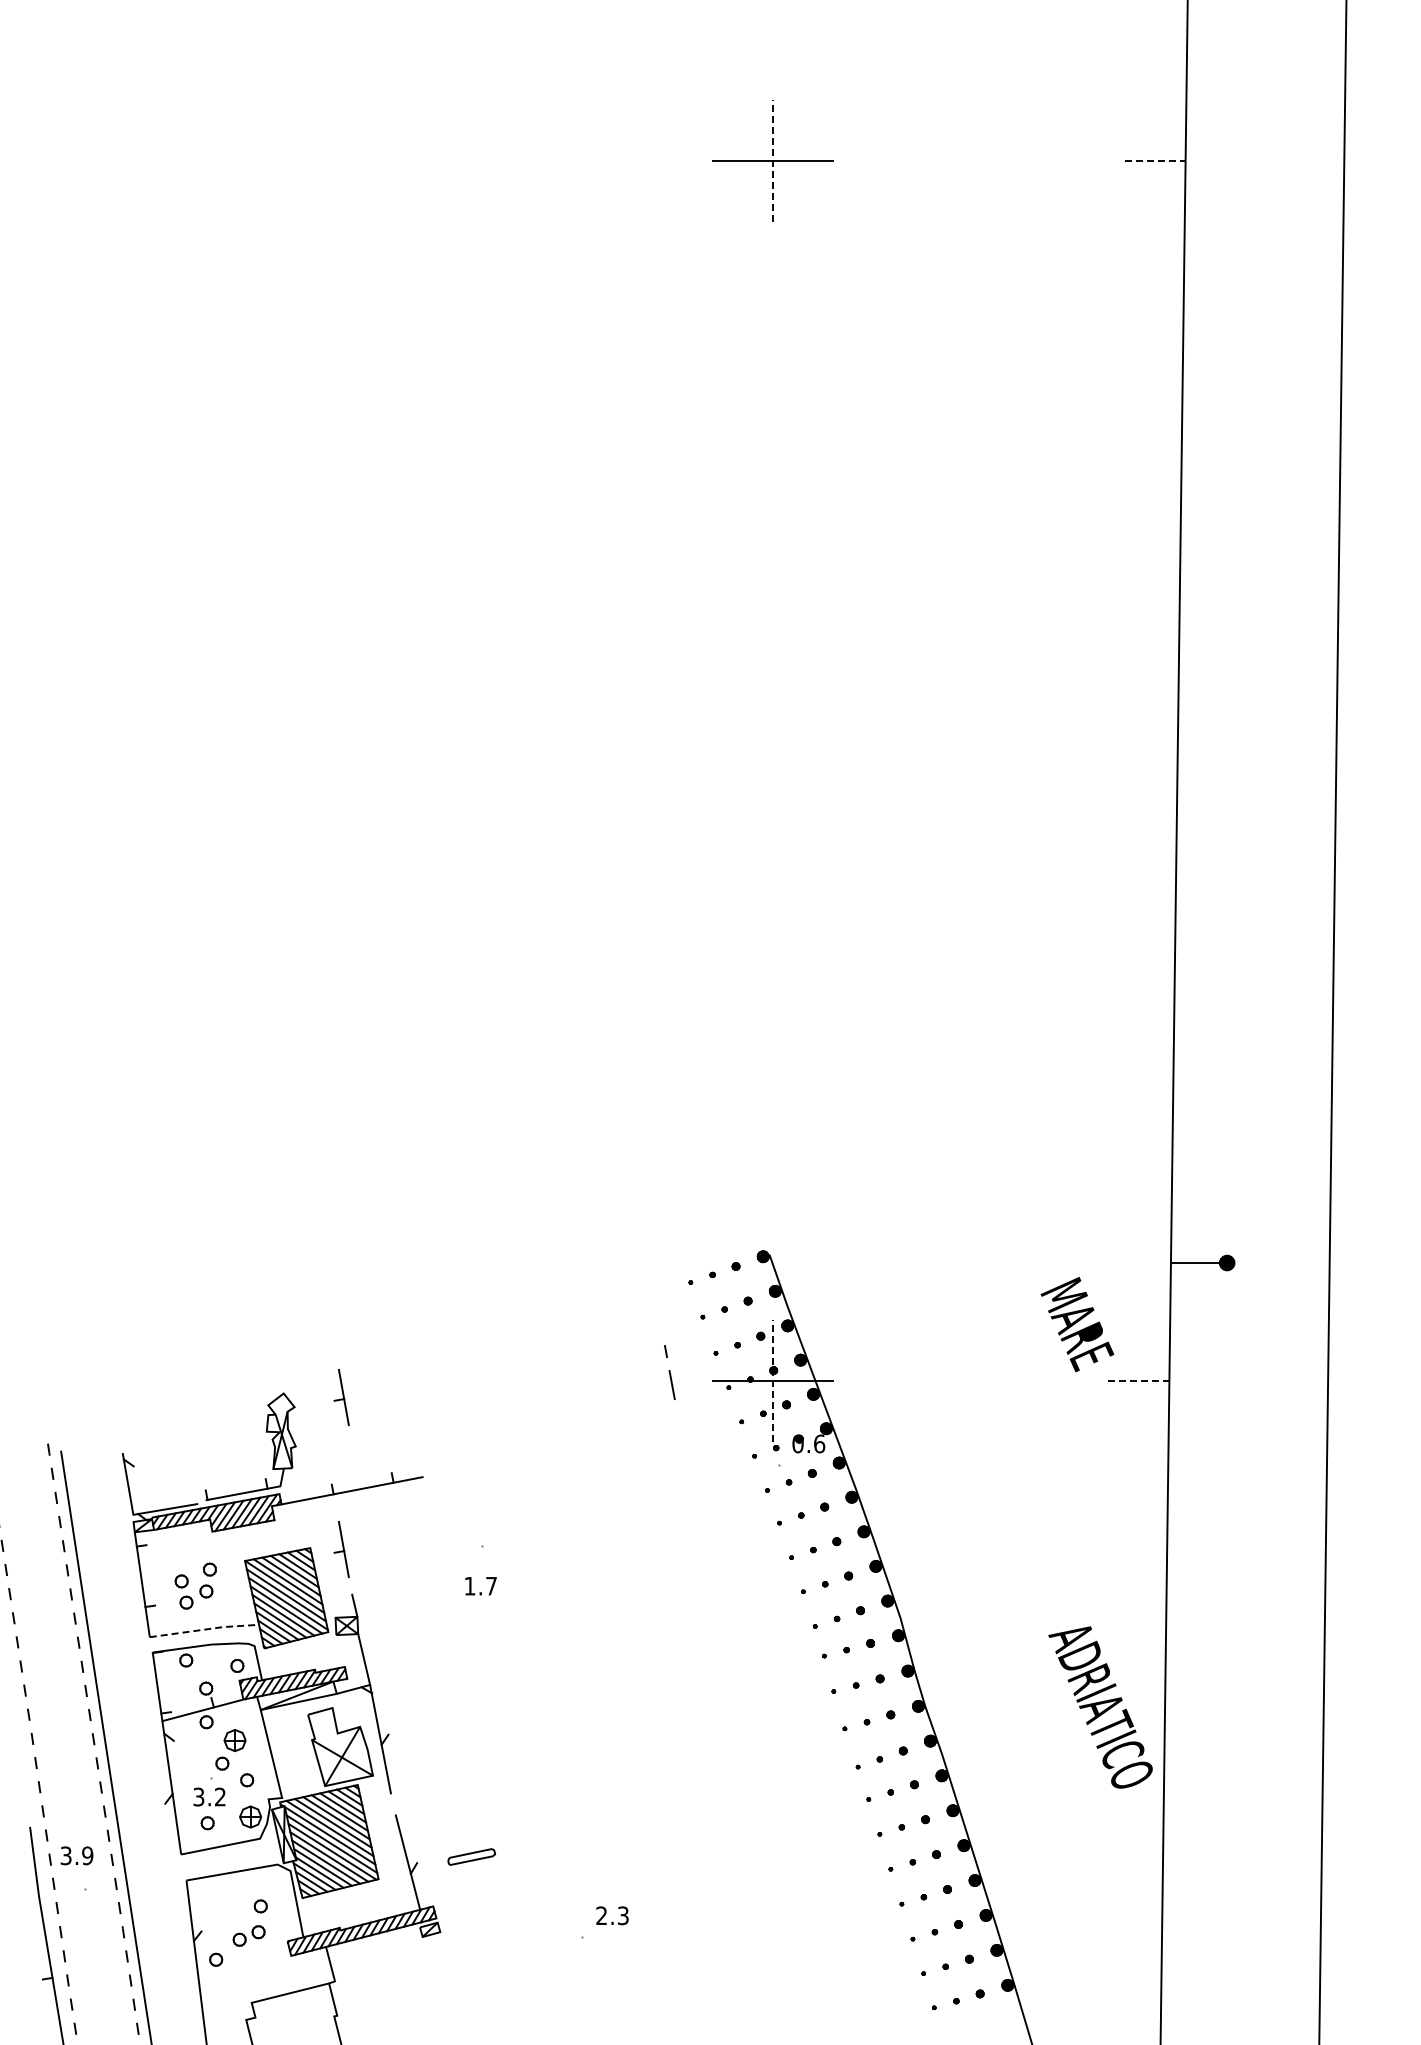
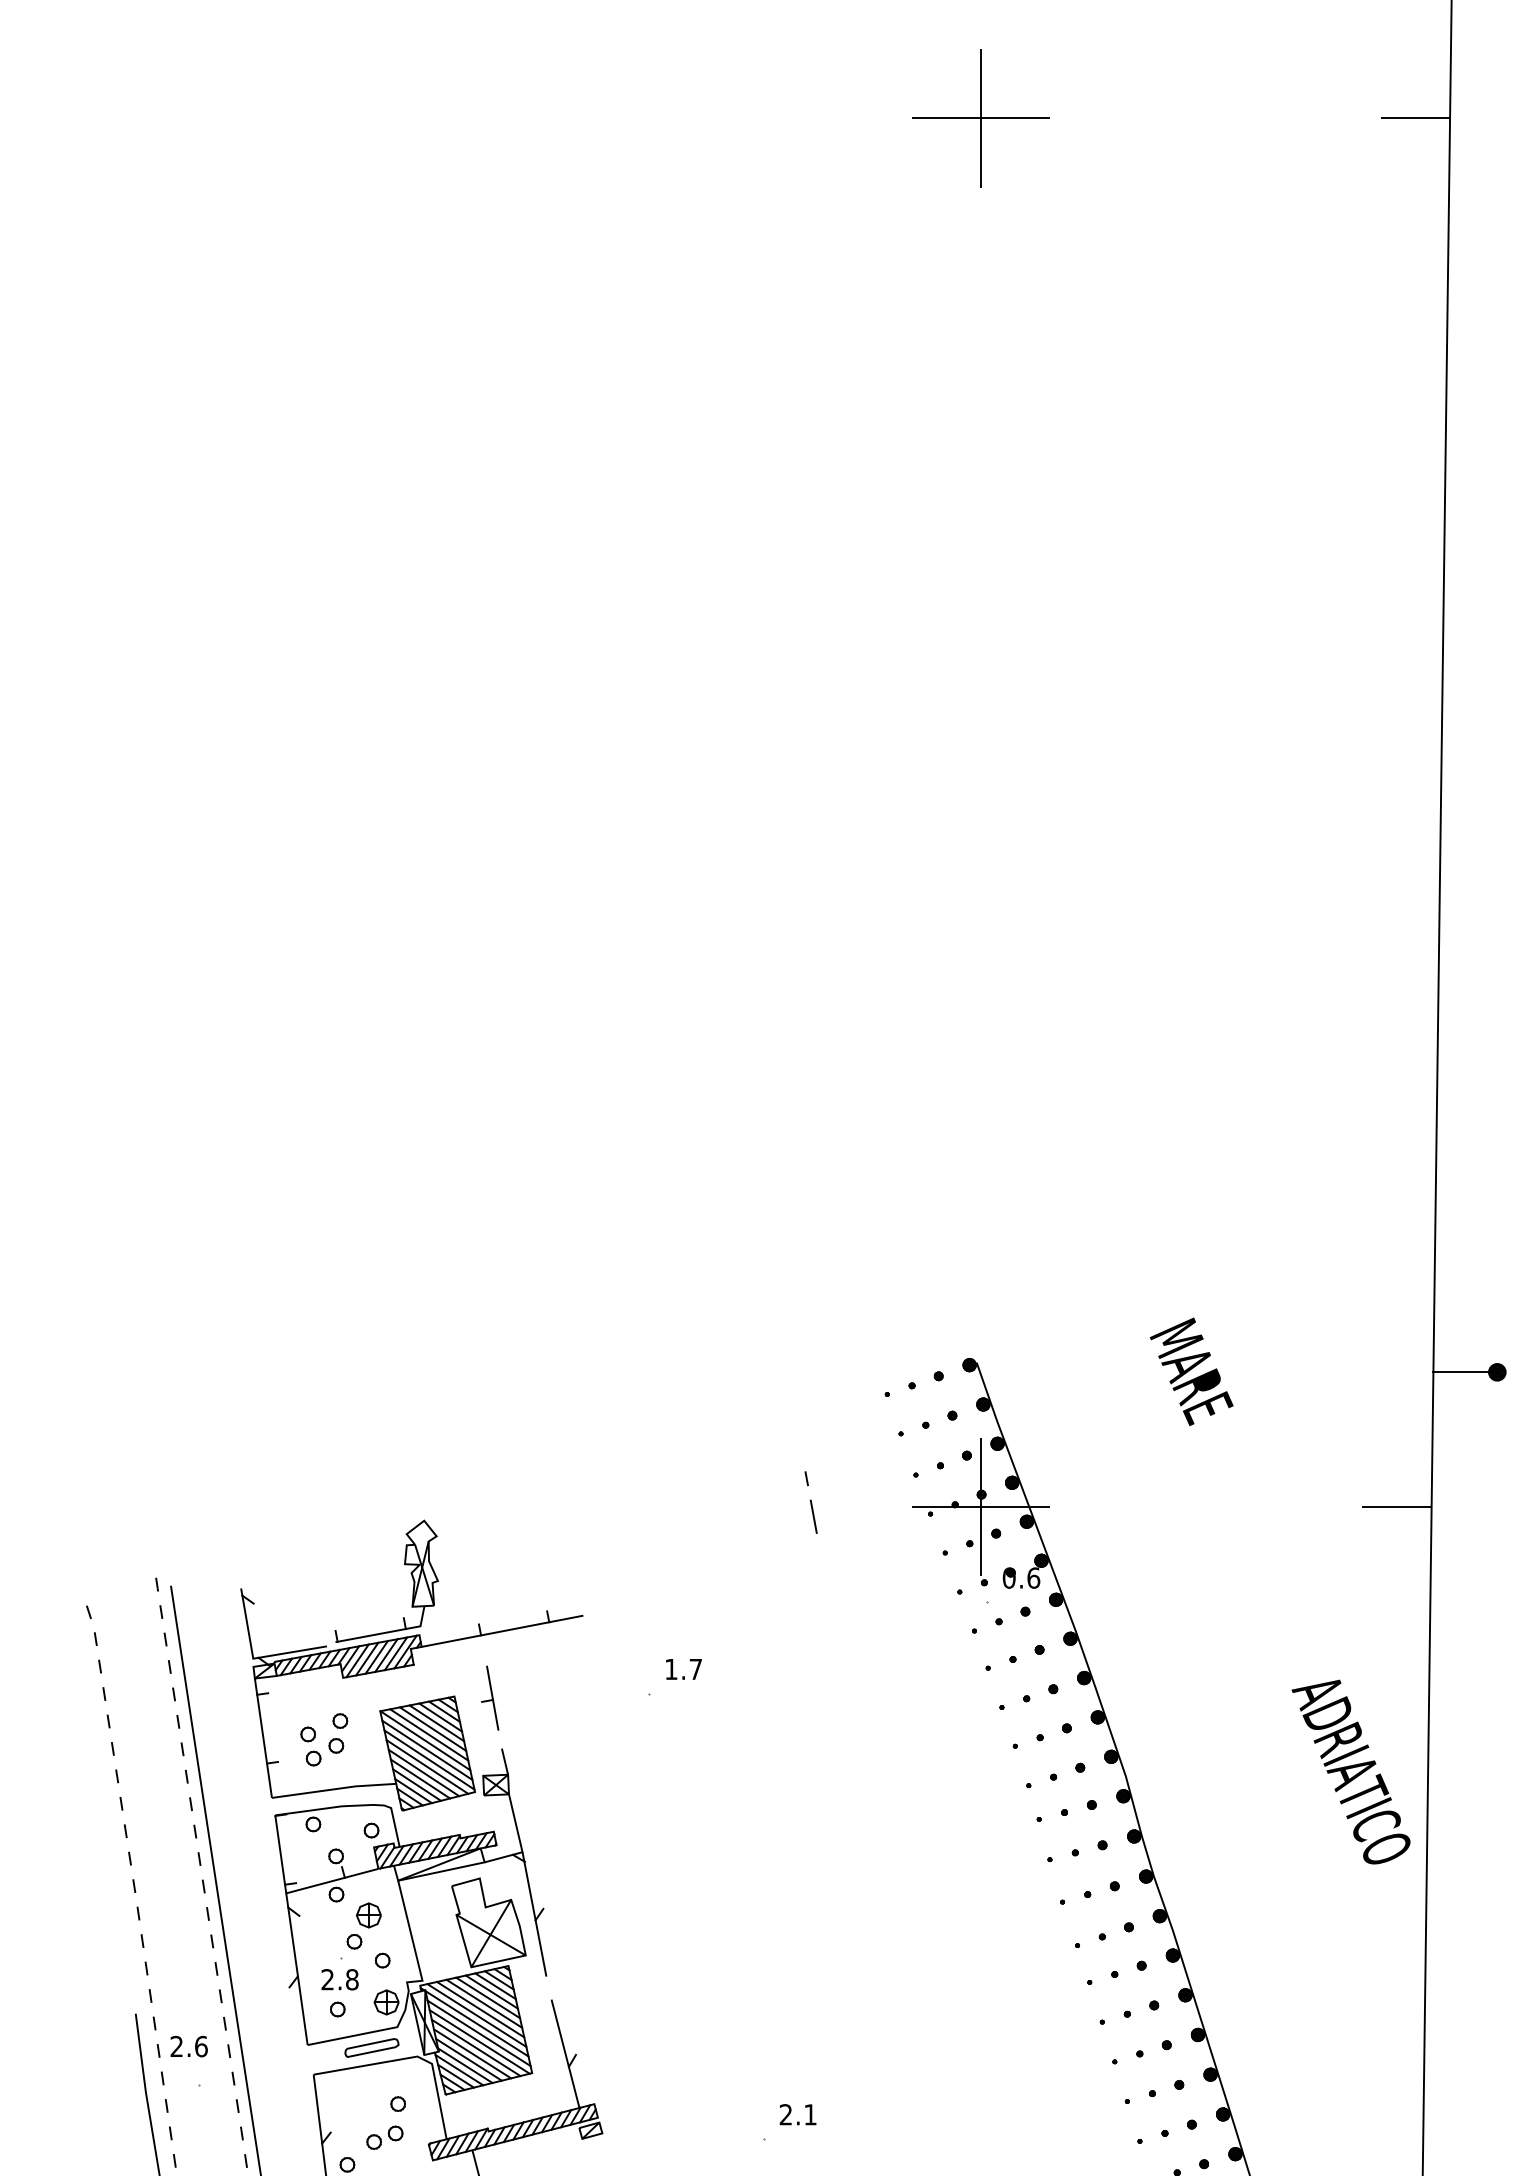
line: (773, 160) -> (981, 118), dashed -> solid
line: (1155, 160) -> (1415, 118), dashed -> solid
text: (1077, 1324) -> (1191, 1371), moved
line: (669, 1372) -> (810, 1502), moved
line: (773, 1380) -> (981, 1505), dashed -> solid
line: (1138, 1381) -> (1396, 1507), dashed -> solid
part: (341, 1397) -> (489, 1525), removed
text: (480, 1586) -> (683, 1669), moved
line: (204, 1629) -> (334, 1789), dashed -> solid
text: (1100, 1707) -> (1350, 1772), moved
text: (209, 1796) -> (339, 1979), 3.2 -> 2.8
text: (76, 1855) -> (188, 2046), 3.9 -> 2.6
part: (471, 1856) -> (371, 2047), moved
text: (623, 1915) -> (810, 2114), 2.3 -> 2.1

